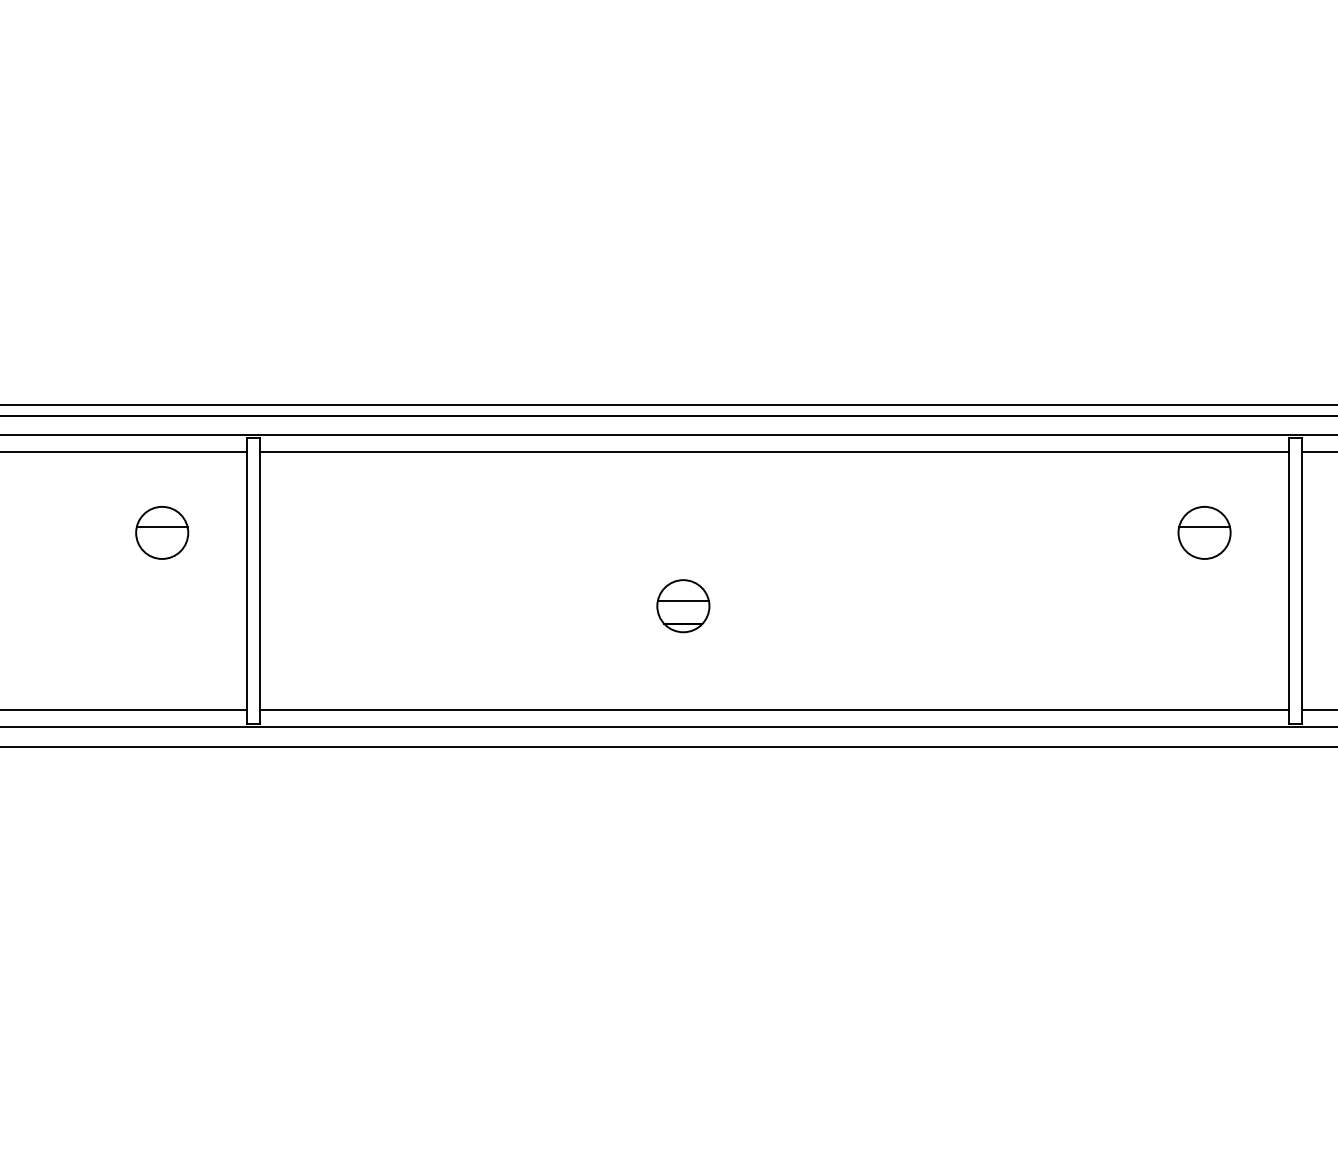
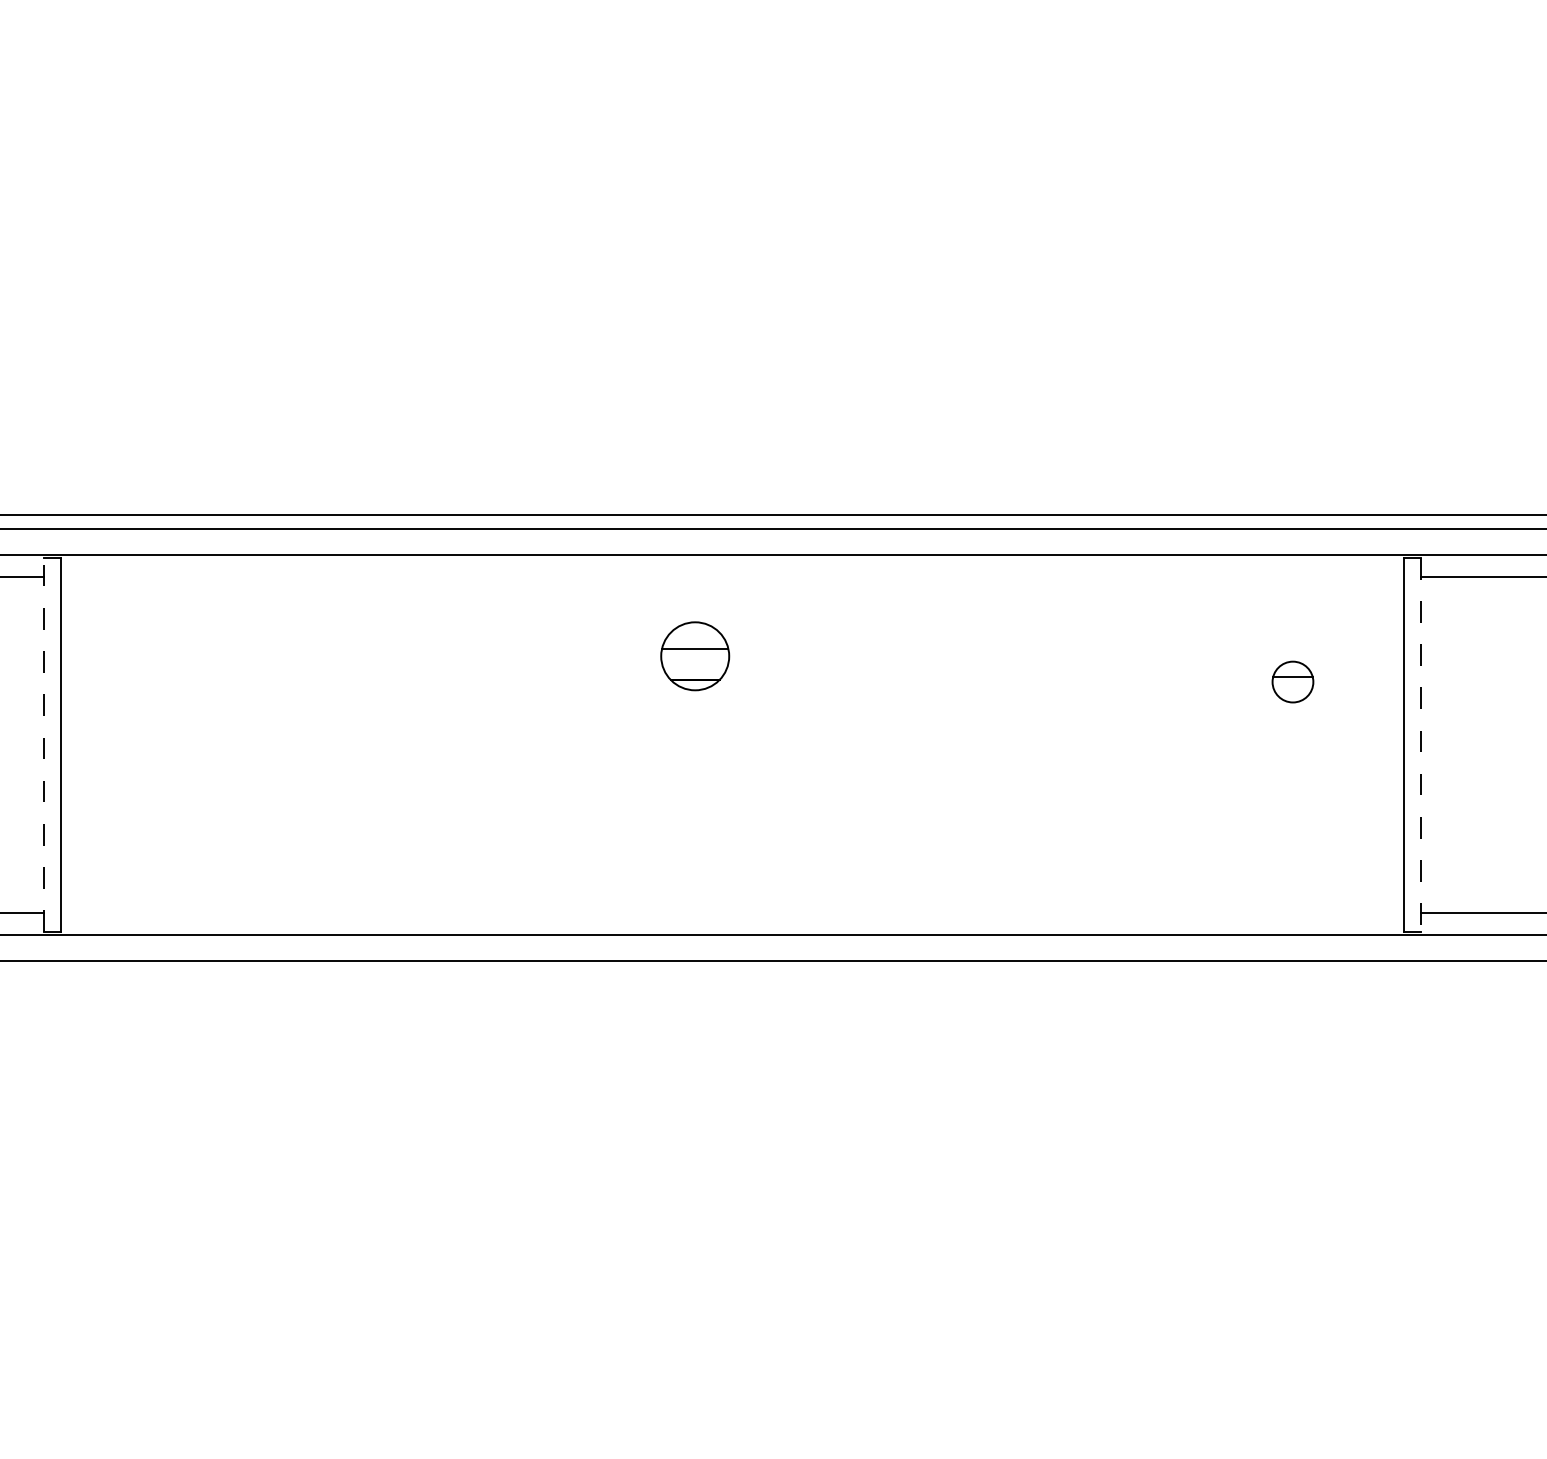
line: (774, 452) -> (731, 577), removed
part: (1204, 532) -> (1292, 681), size x0.6
line: (246, 580) -> (43, 744), solid -> dashed
line: (1302, 581) -> (1420, 745), solid -> dashed
part: (683, 606) -> (695, 656), moved
line: (774, 710) -> (731, 913), removed

